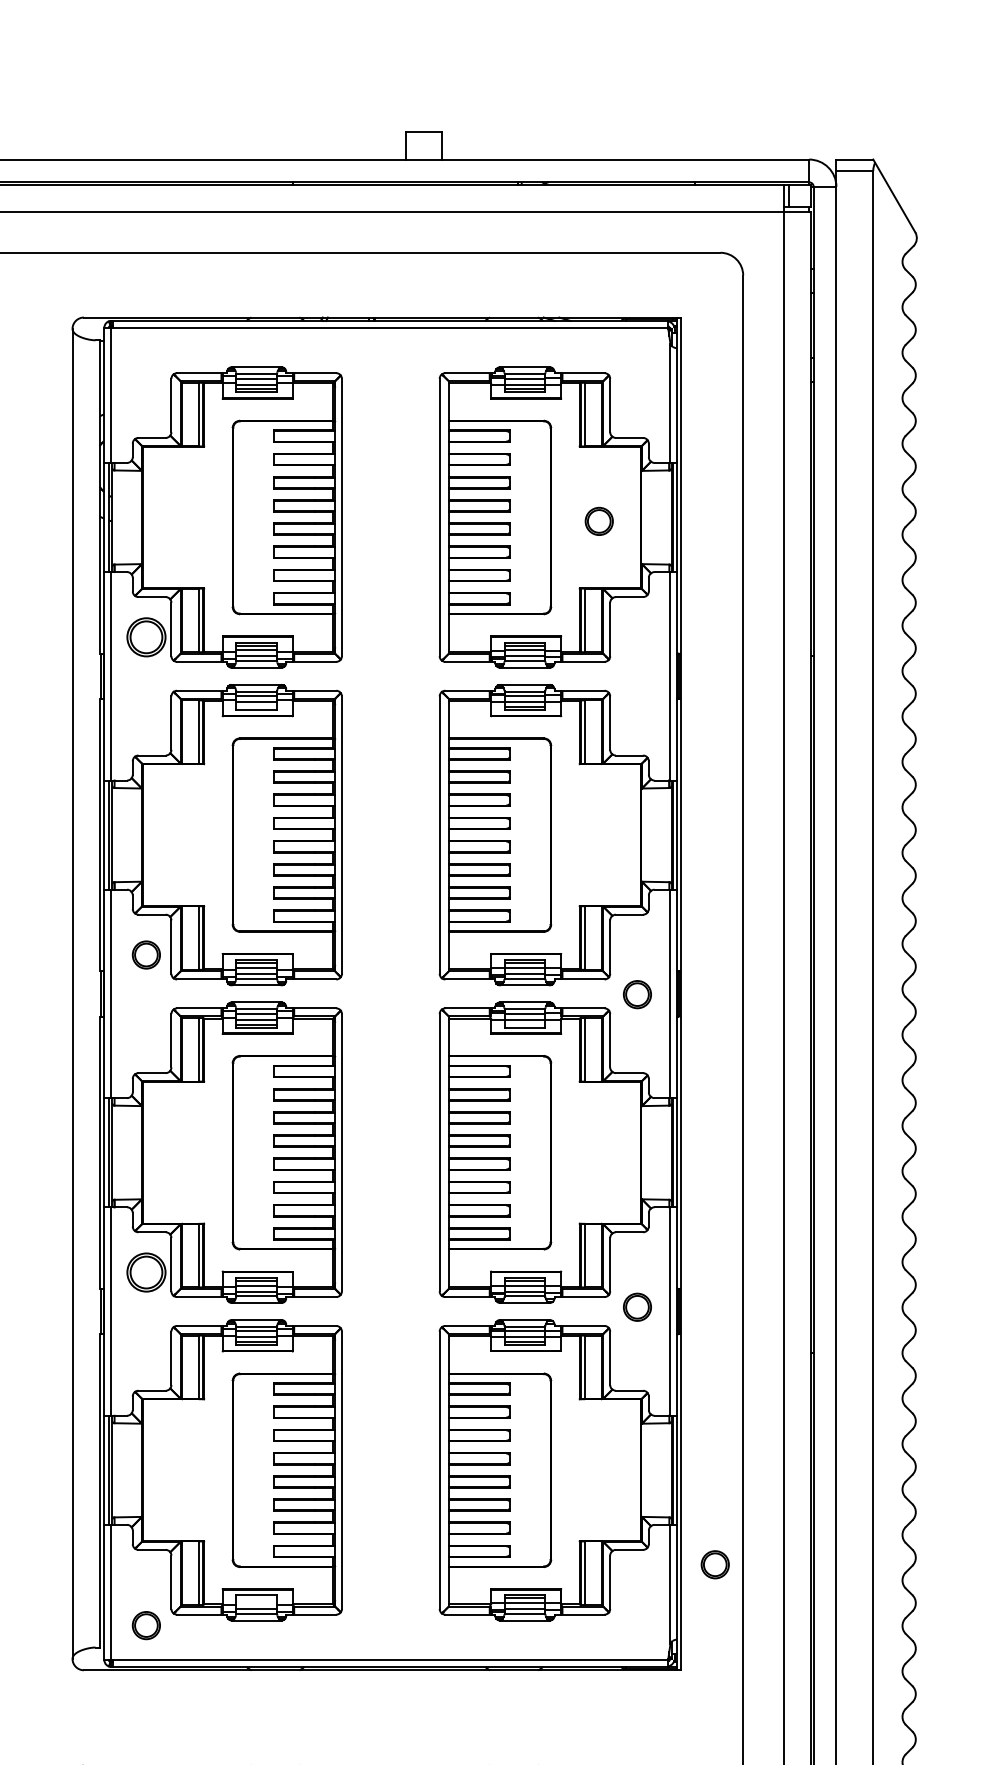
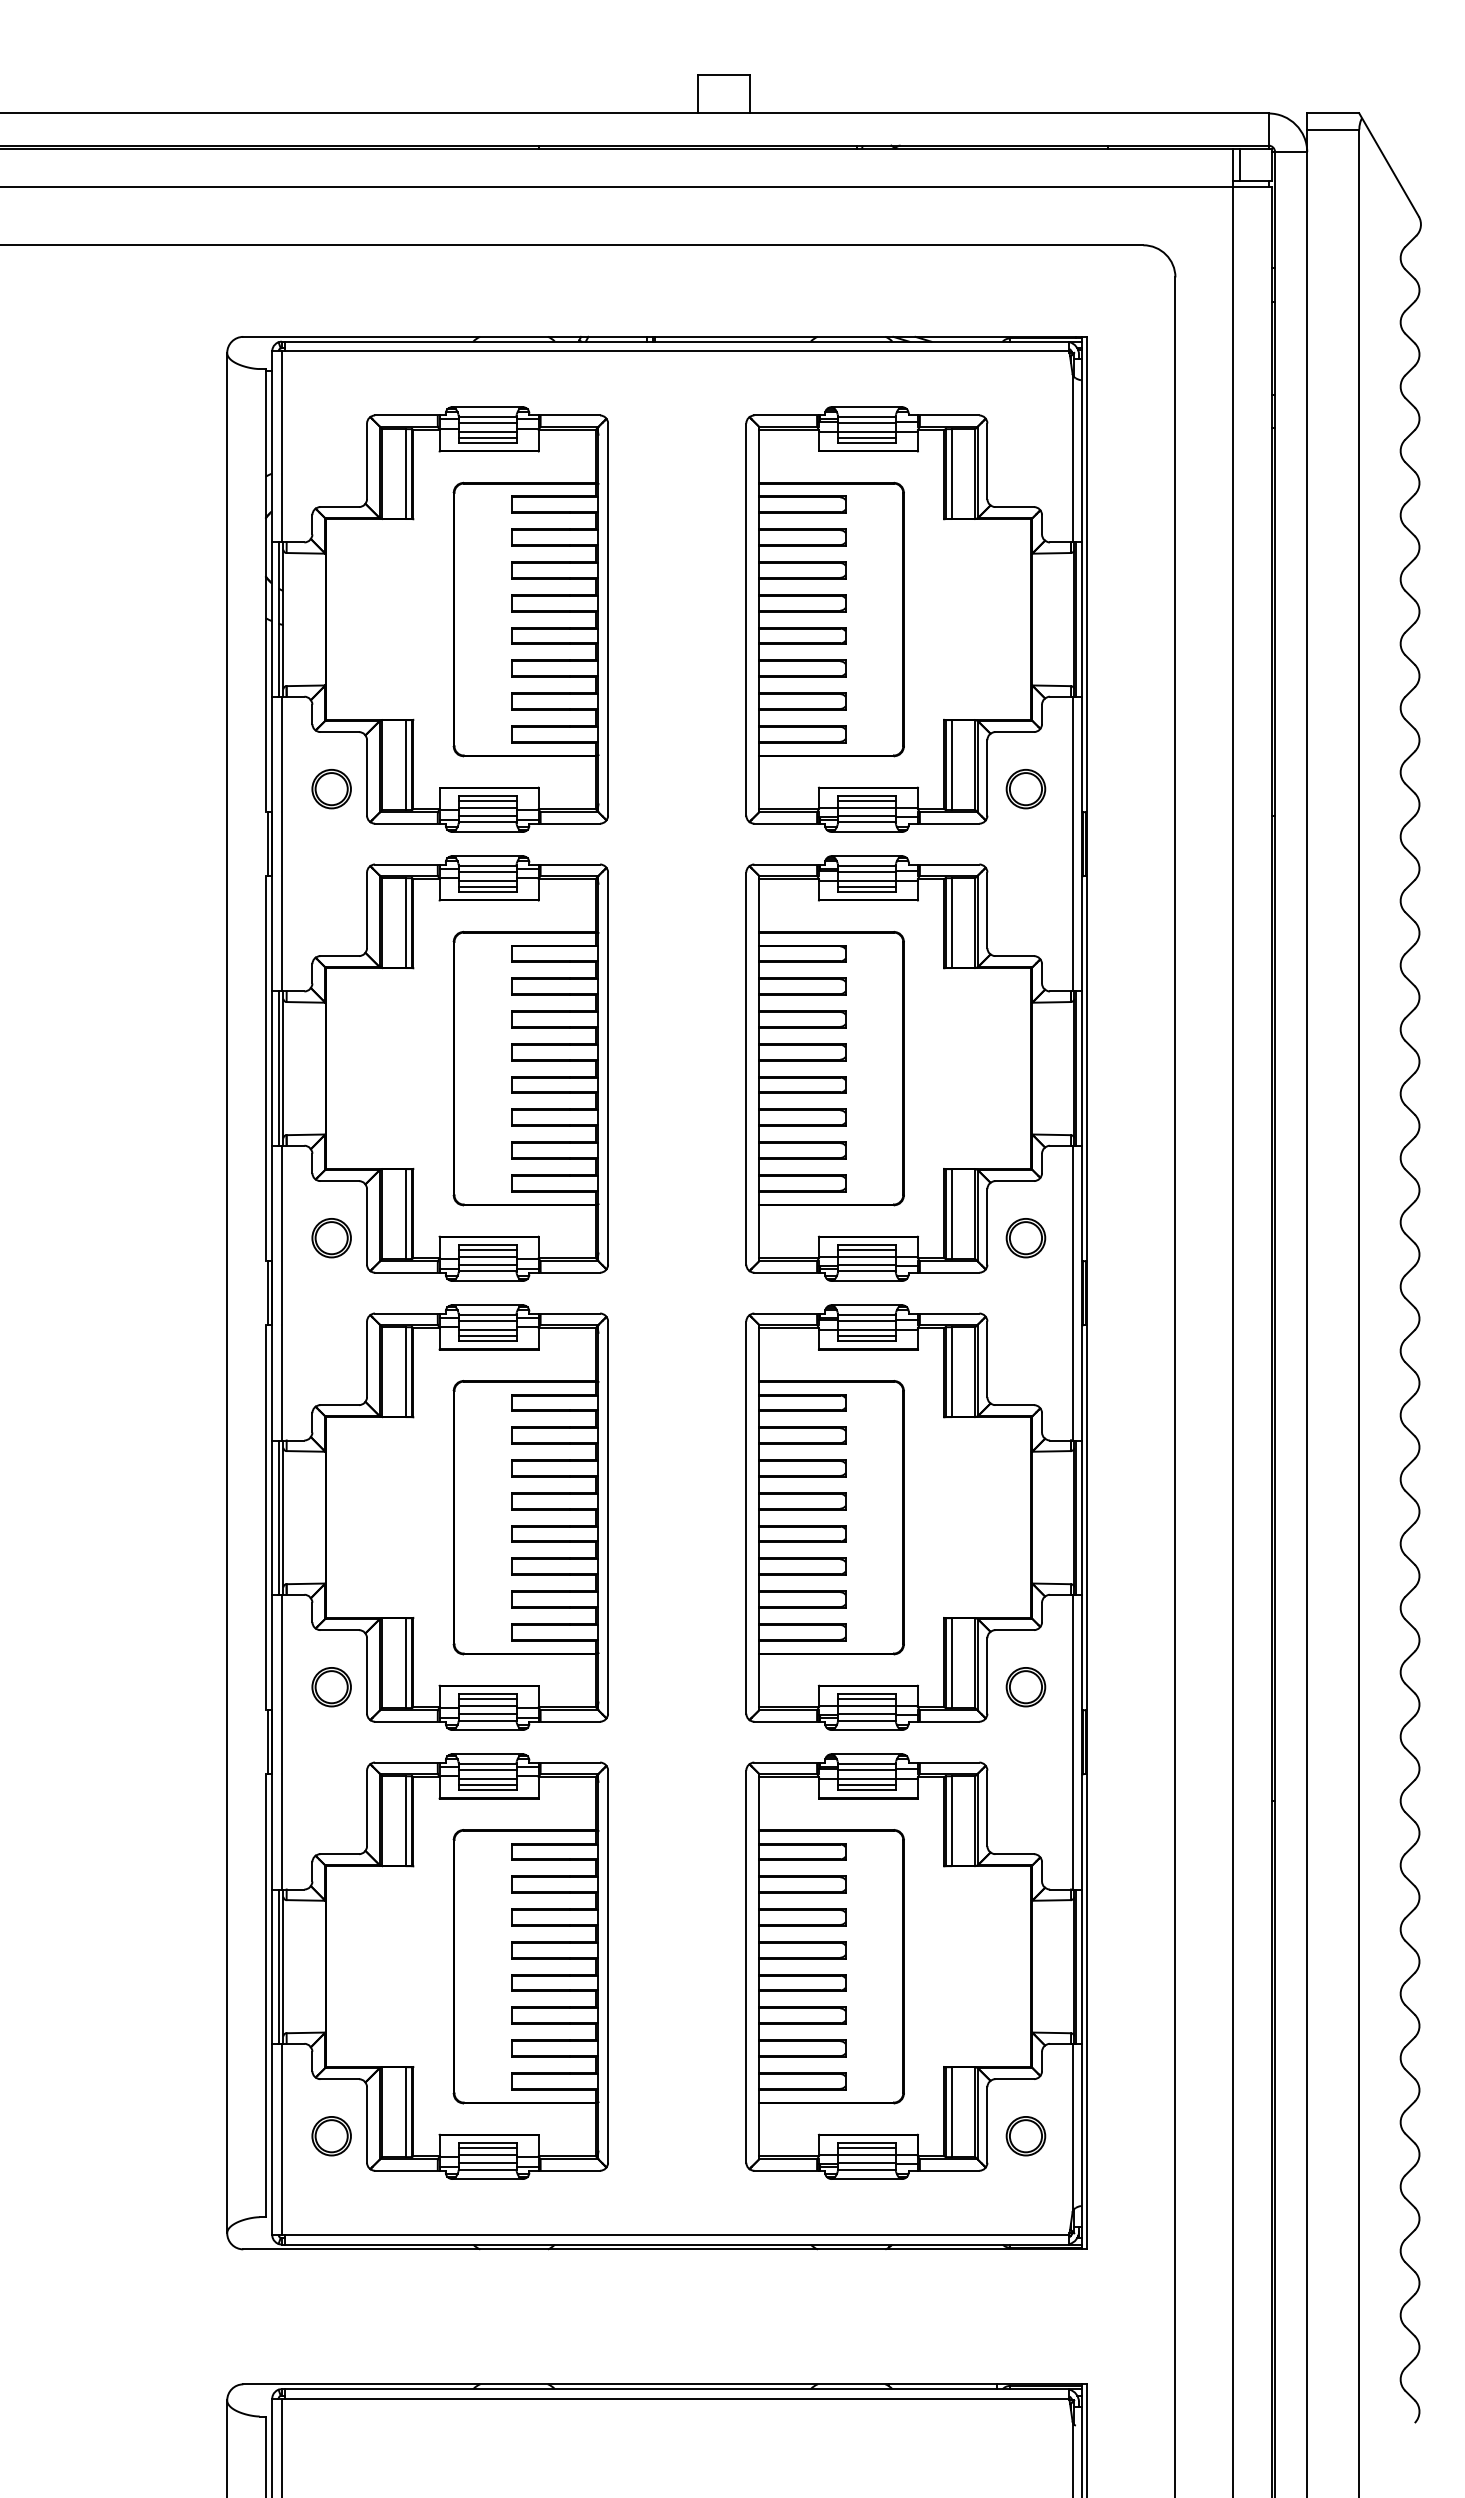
part: (598, 521) -> (1025, 789), moved
part: (146, 637) -> (331, 789), size x0.71
line: (256, 707) -> (487, 887), added
part: (637, 994) -> (1025, 1238), moved
line: (524, 1024) -> (866, 1336), added
part: (146, 1272) -> (331, 1687), size x0.71
part: (637, 1307) -> (1025, 1687), moved
part: (714, 1564) -> (1025, 2136), moved
line: (256, 1598) -> (487, 2147), added
line: (256, 1603) -> (487, 2154), added
part: (146, 1625) -> (331, 2136), moved

